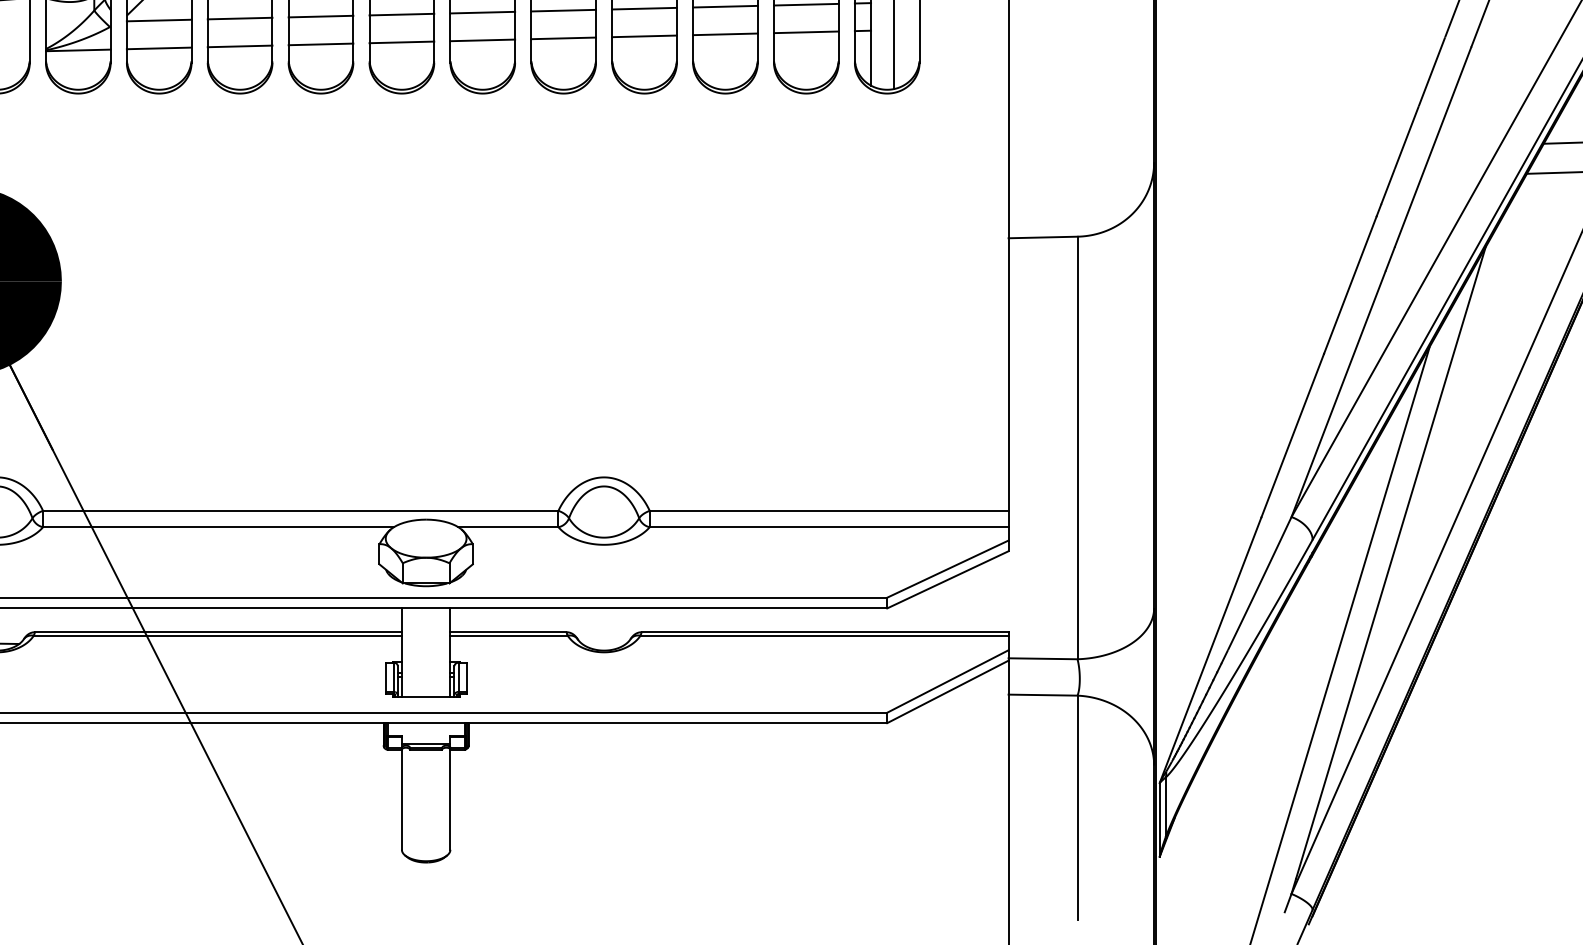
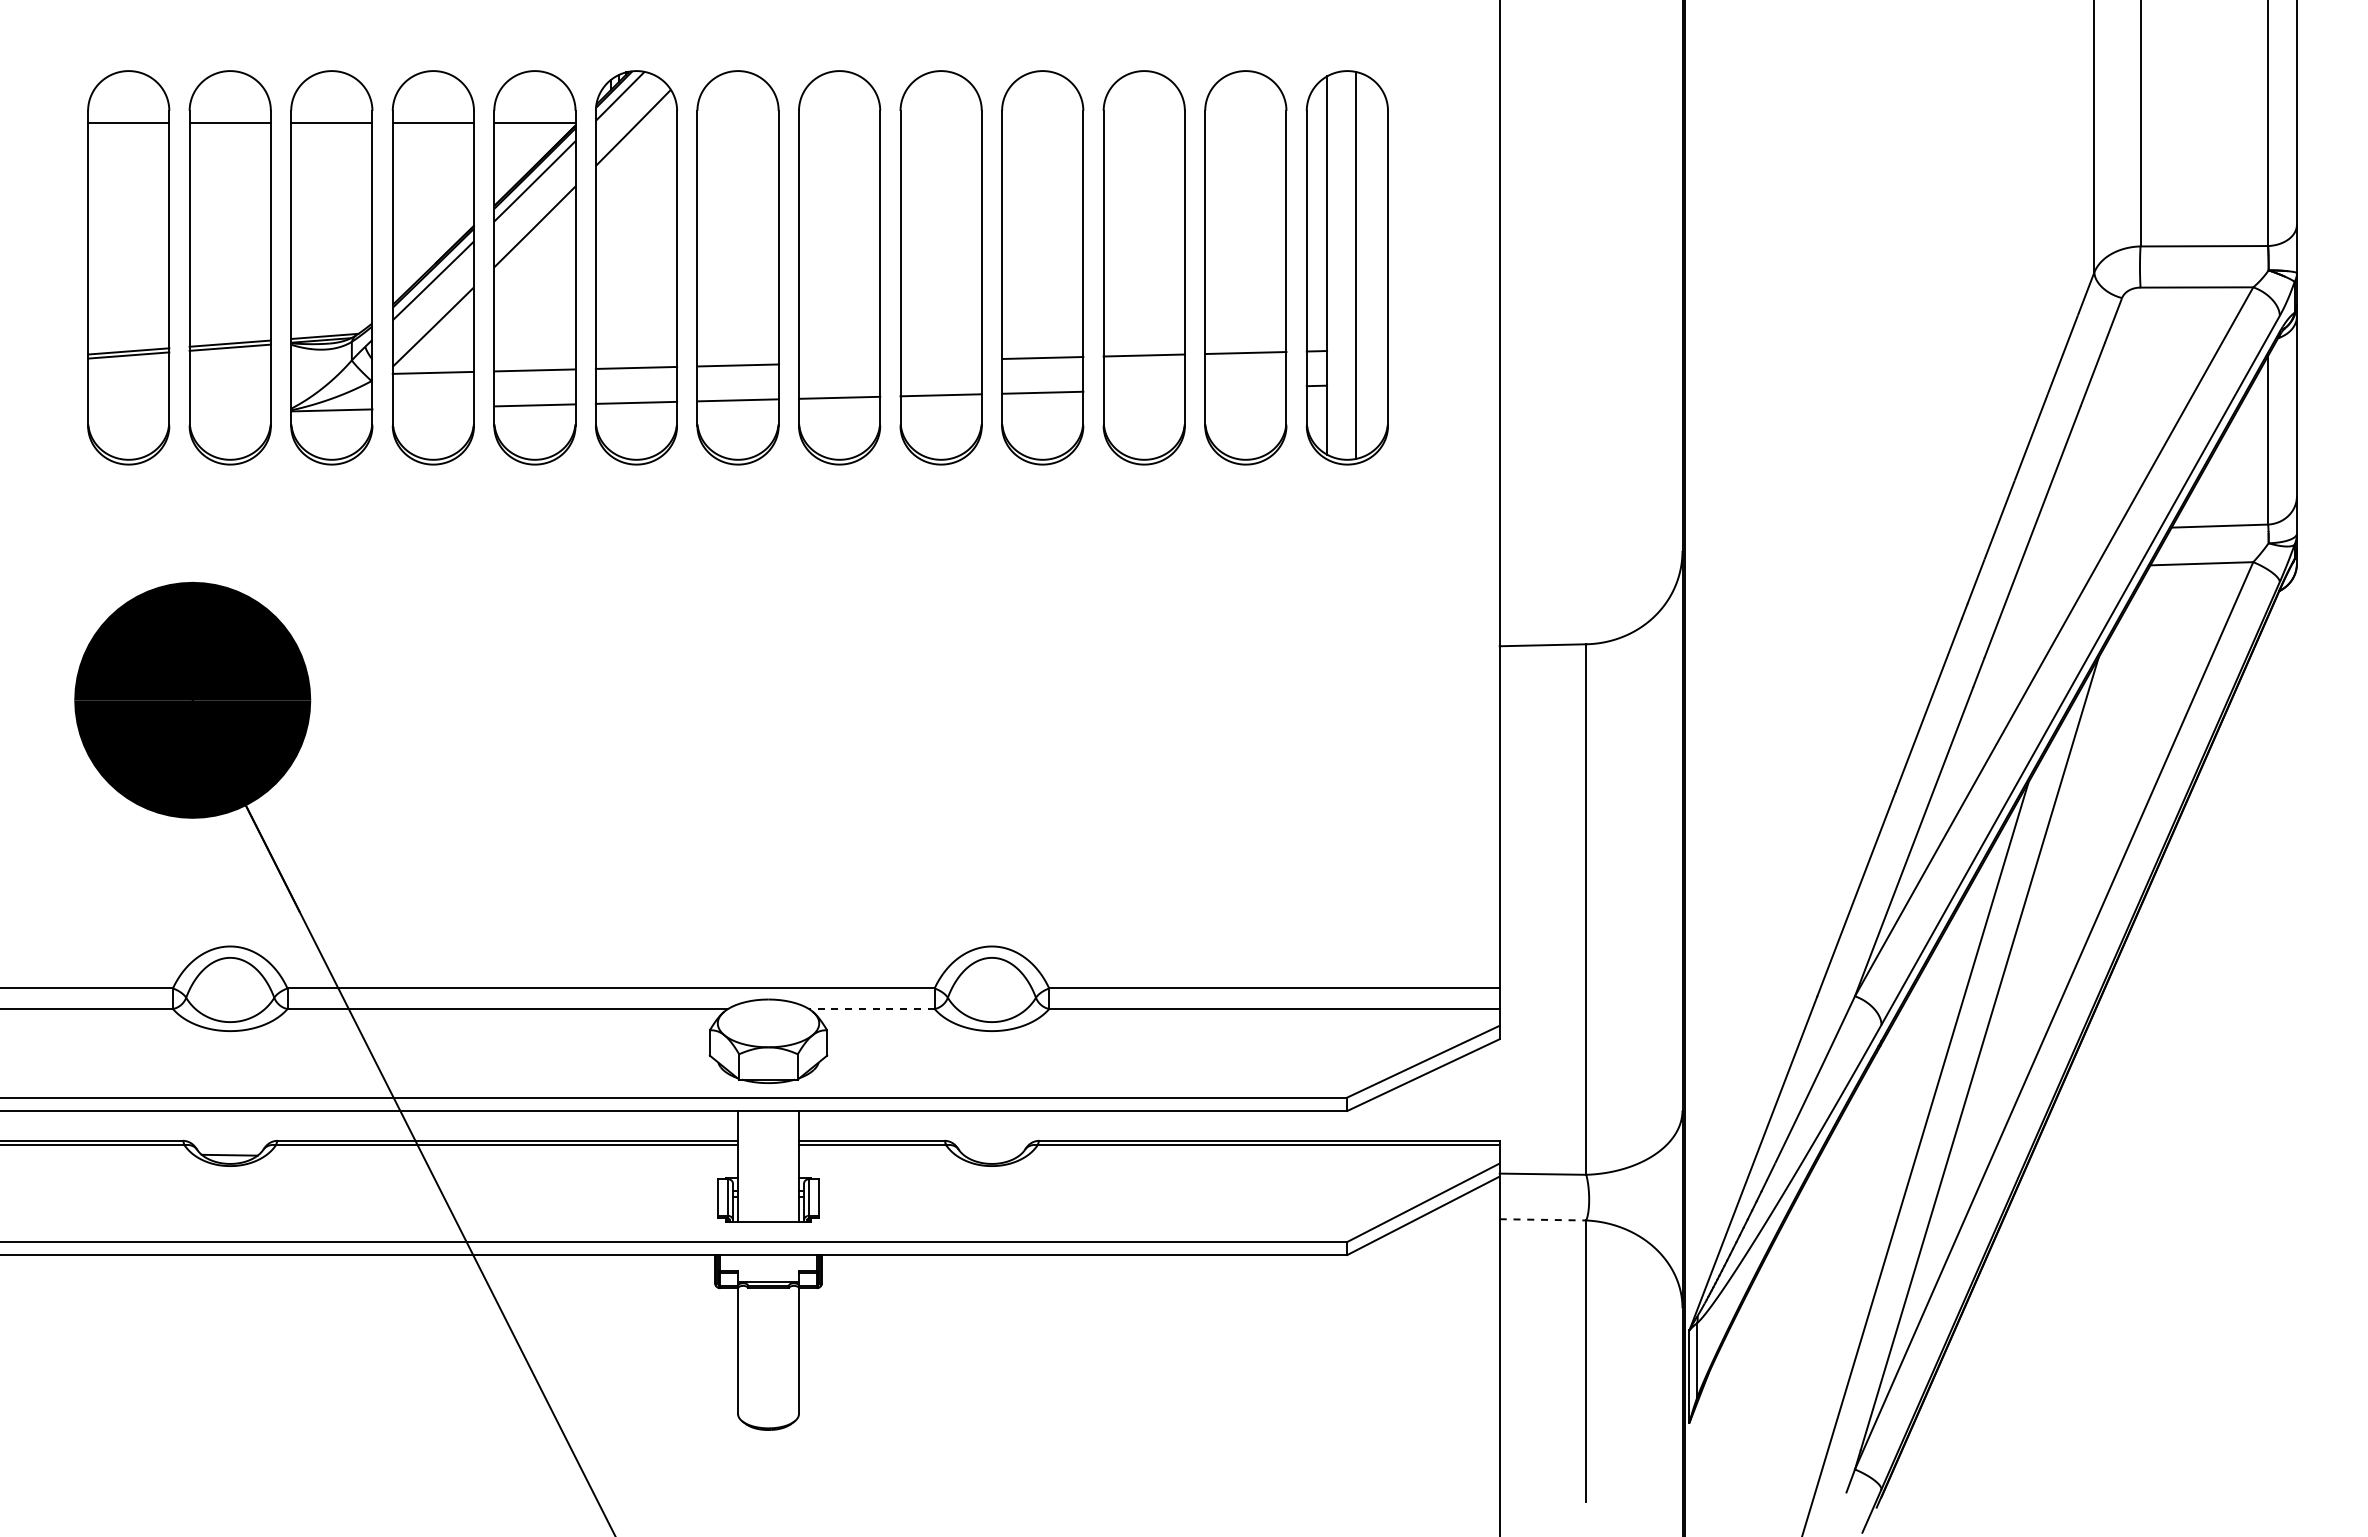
line: (563, 10) -> (940, 360), removed
line: (482, 12) -> (839, 362), removed
line: (806, 32) -> (1245, 387), removed
line: (724, 34) -> (1143, 390), removed
line: (159, 48) -> (433, 407), removed
line: (508, 527) -> (871, 1009), solid -> dashed
line: (1043, 694) -> (1543, 1219), solid -> dashed

